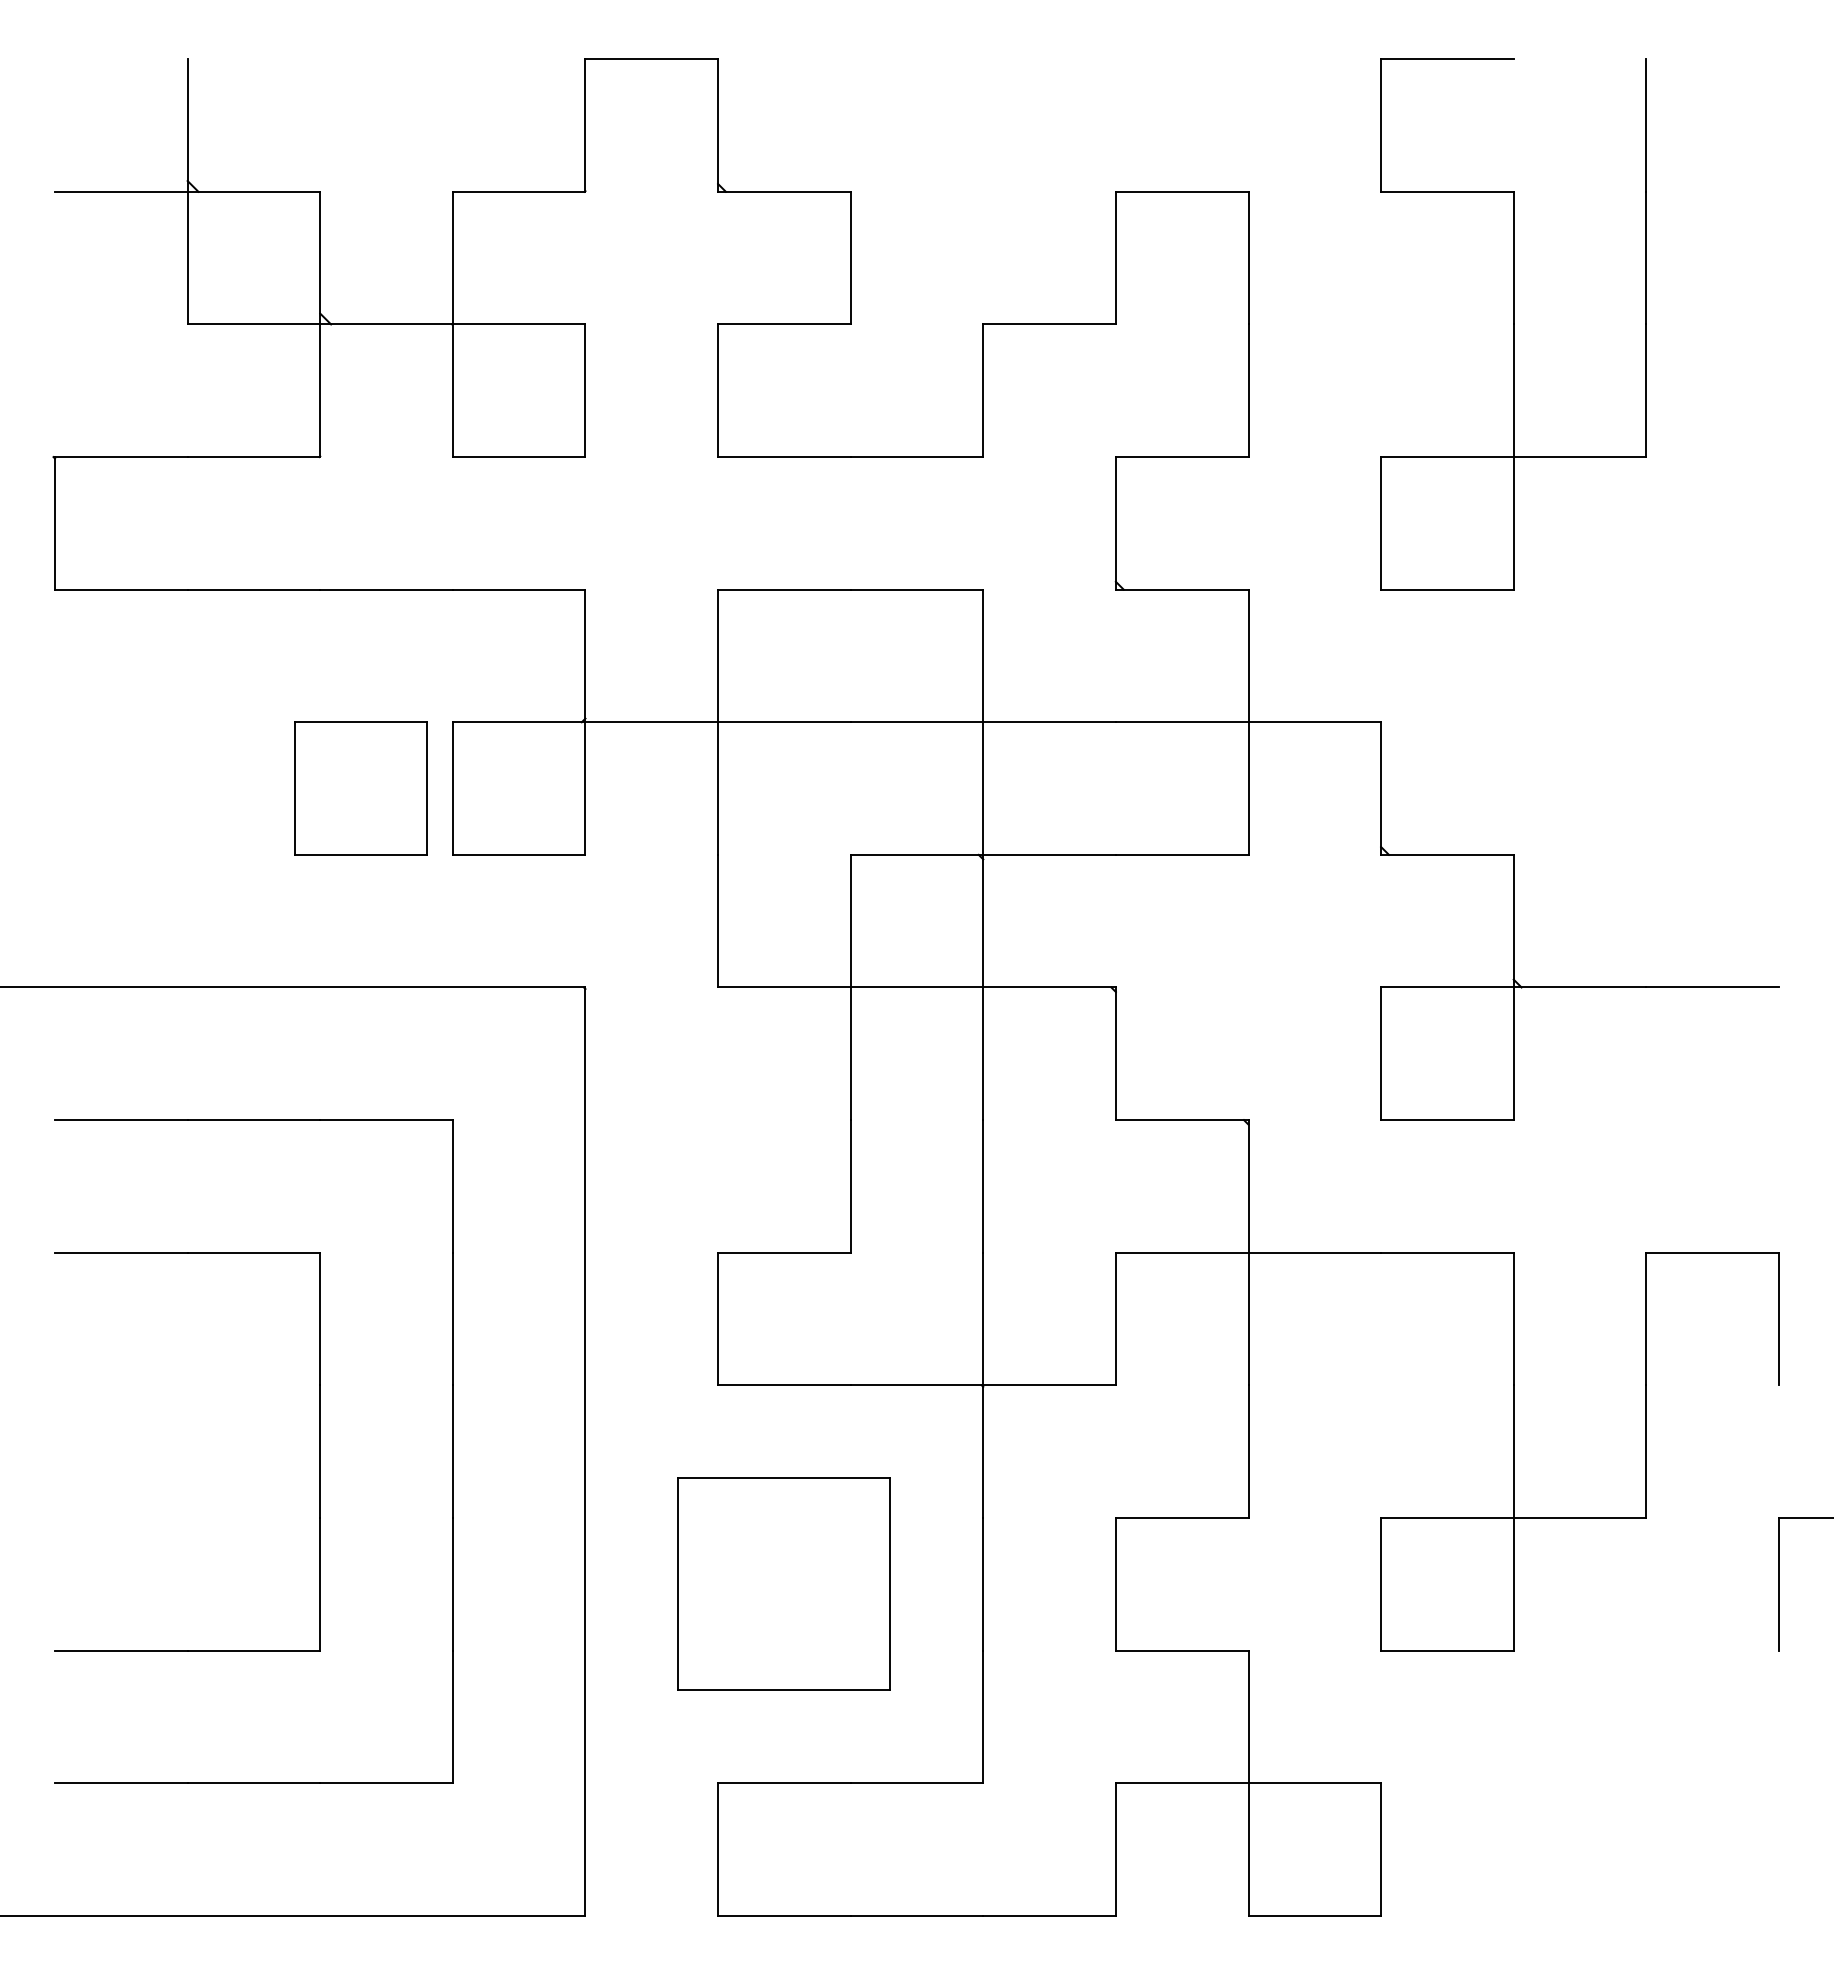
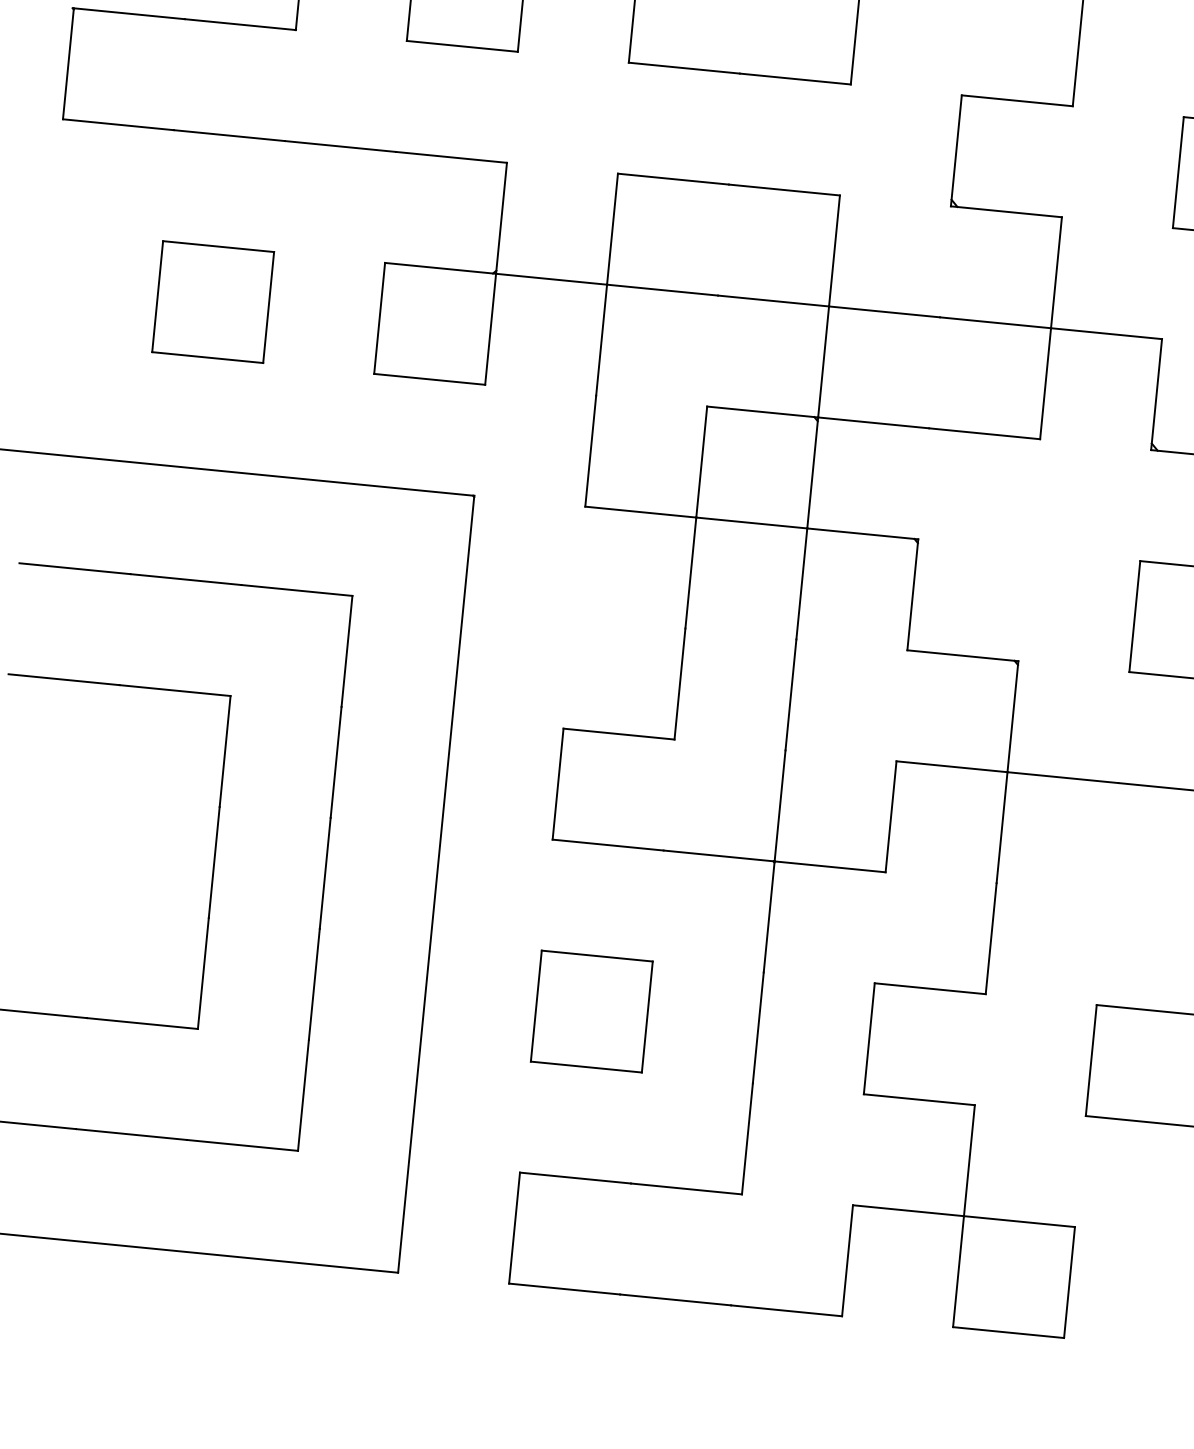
part: (360, 788) -> (212, 301), moved
part: (784, 1584) -> (591, 1011), size x0.62

